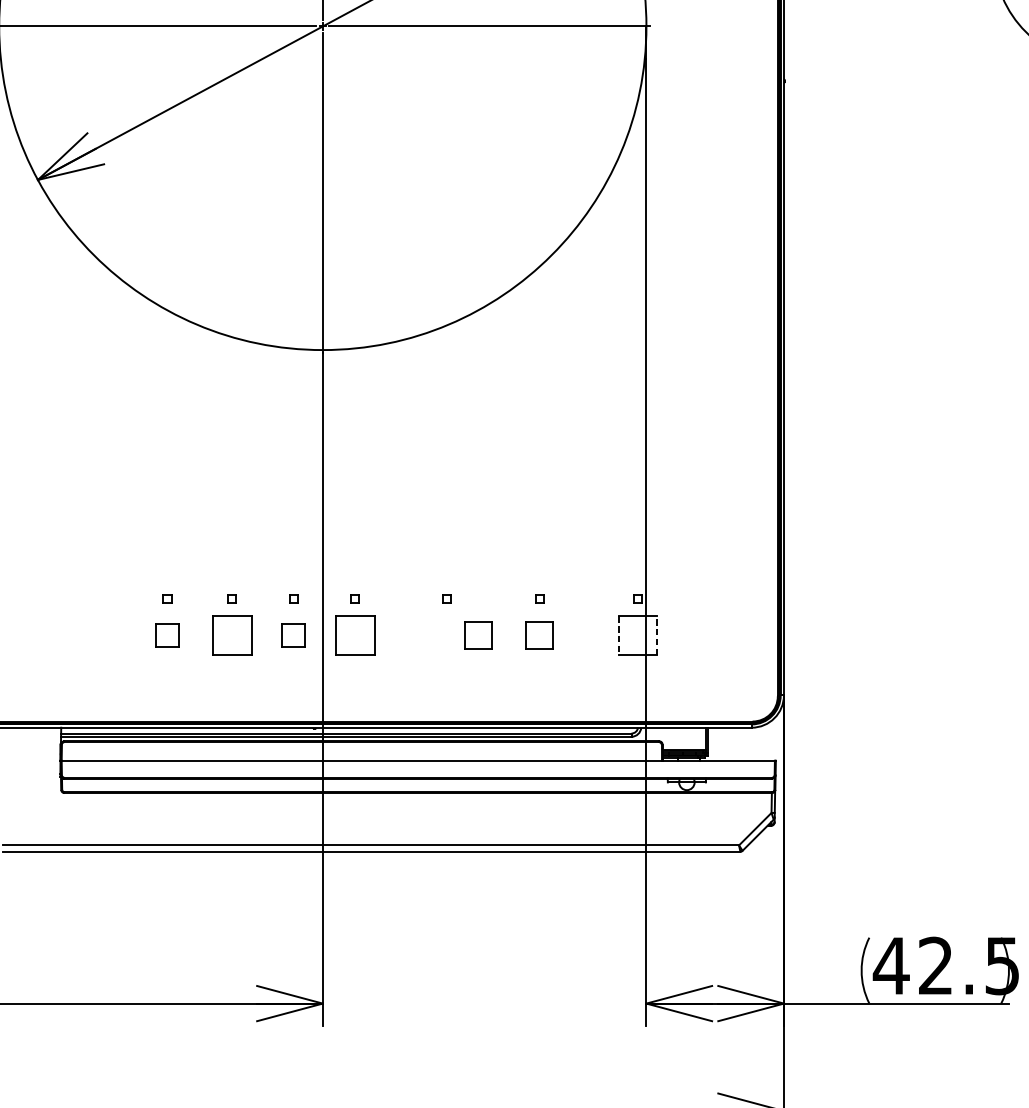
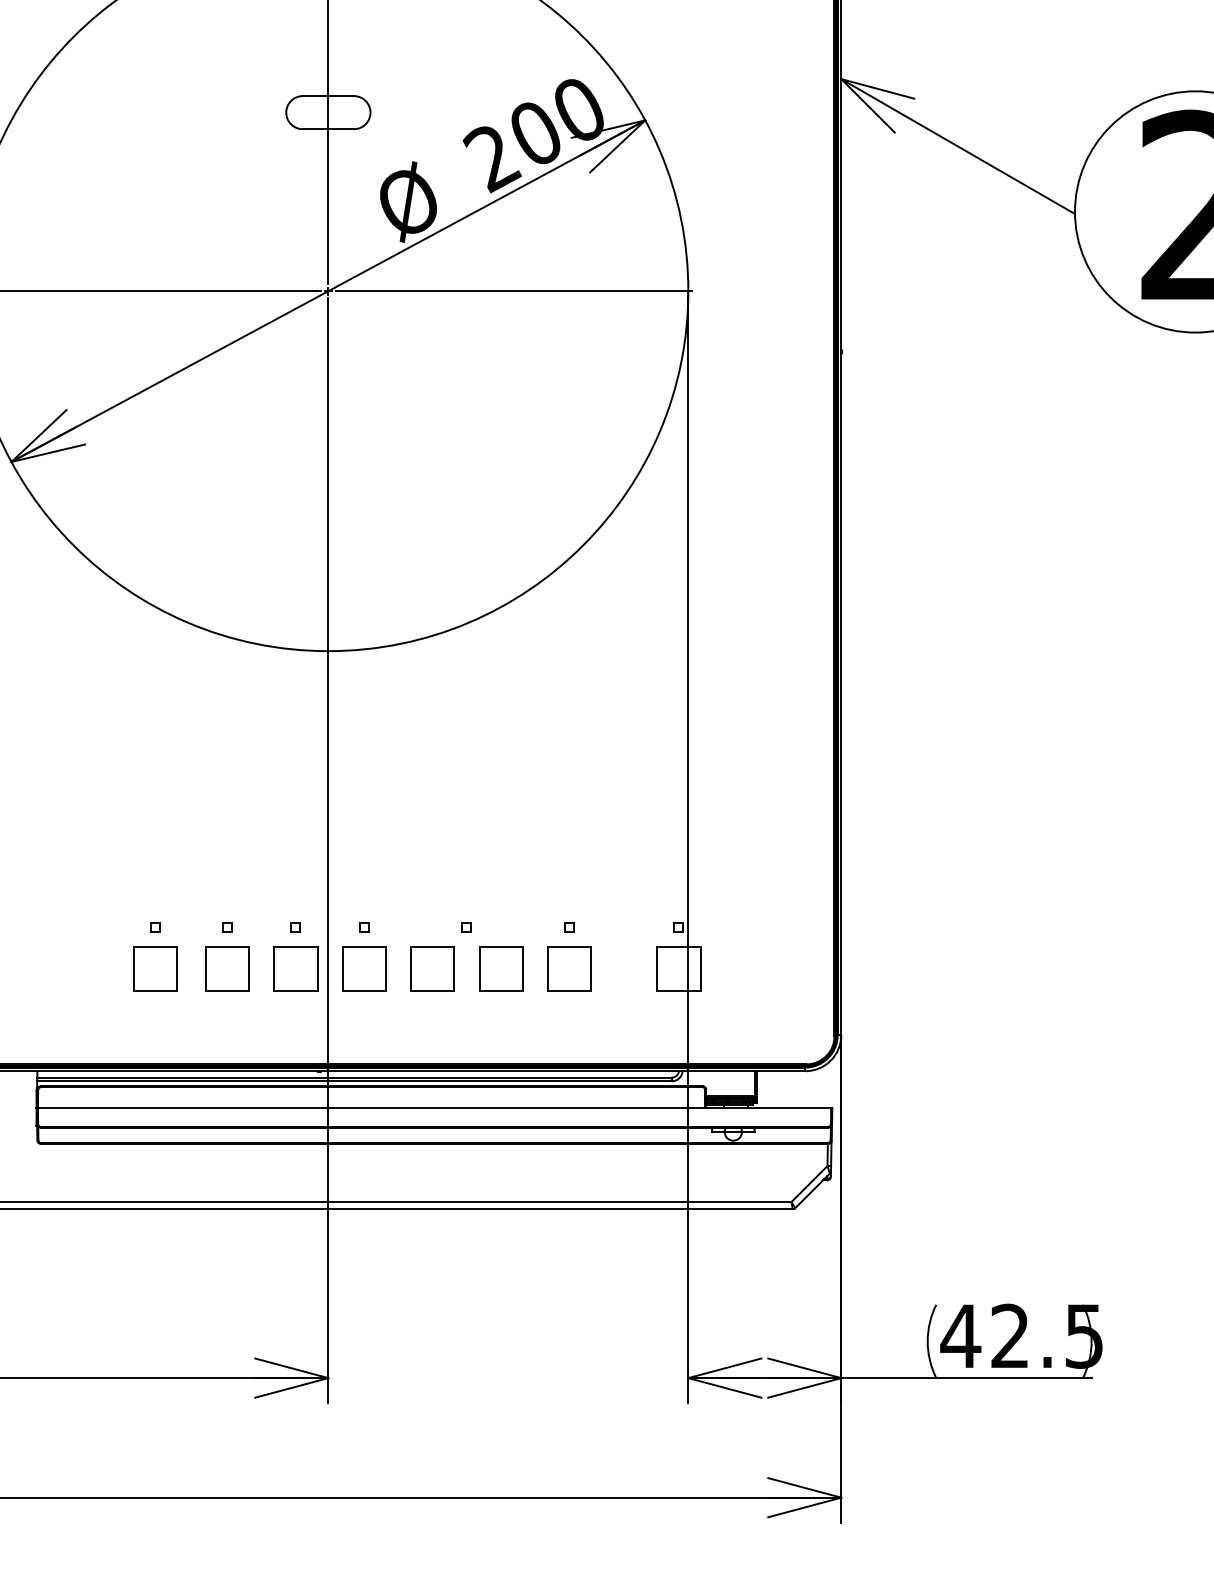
part: (167, 635) -> (155, 968), size x1.67
part: (293, 635) -> (295, 968), size x1.67
part: (416, 635) -> (432, 968), added
part: (478, 635) -> (501, 968), size x1.43
part: (539, 635) -> (569, 968), size x1.43
line: (618, 636) -> (657, 969), dashed -> solid
line: (657, 636) -> (700, 969), dashed -> solid

